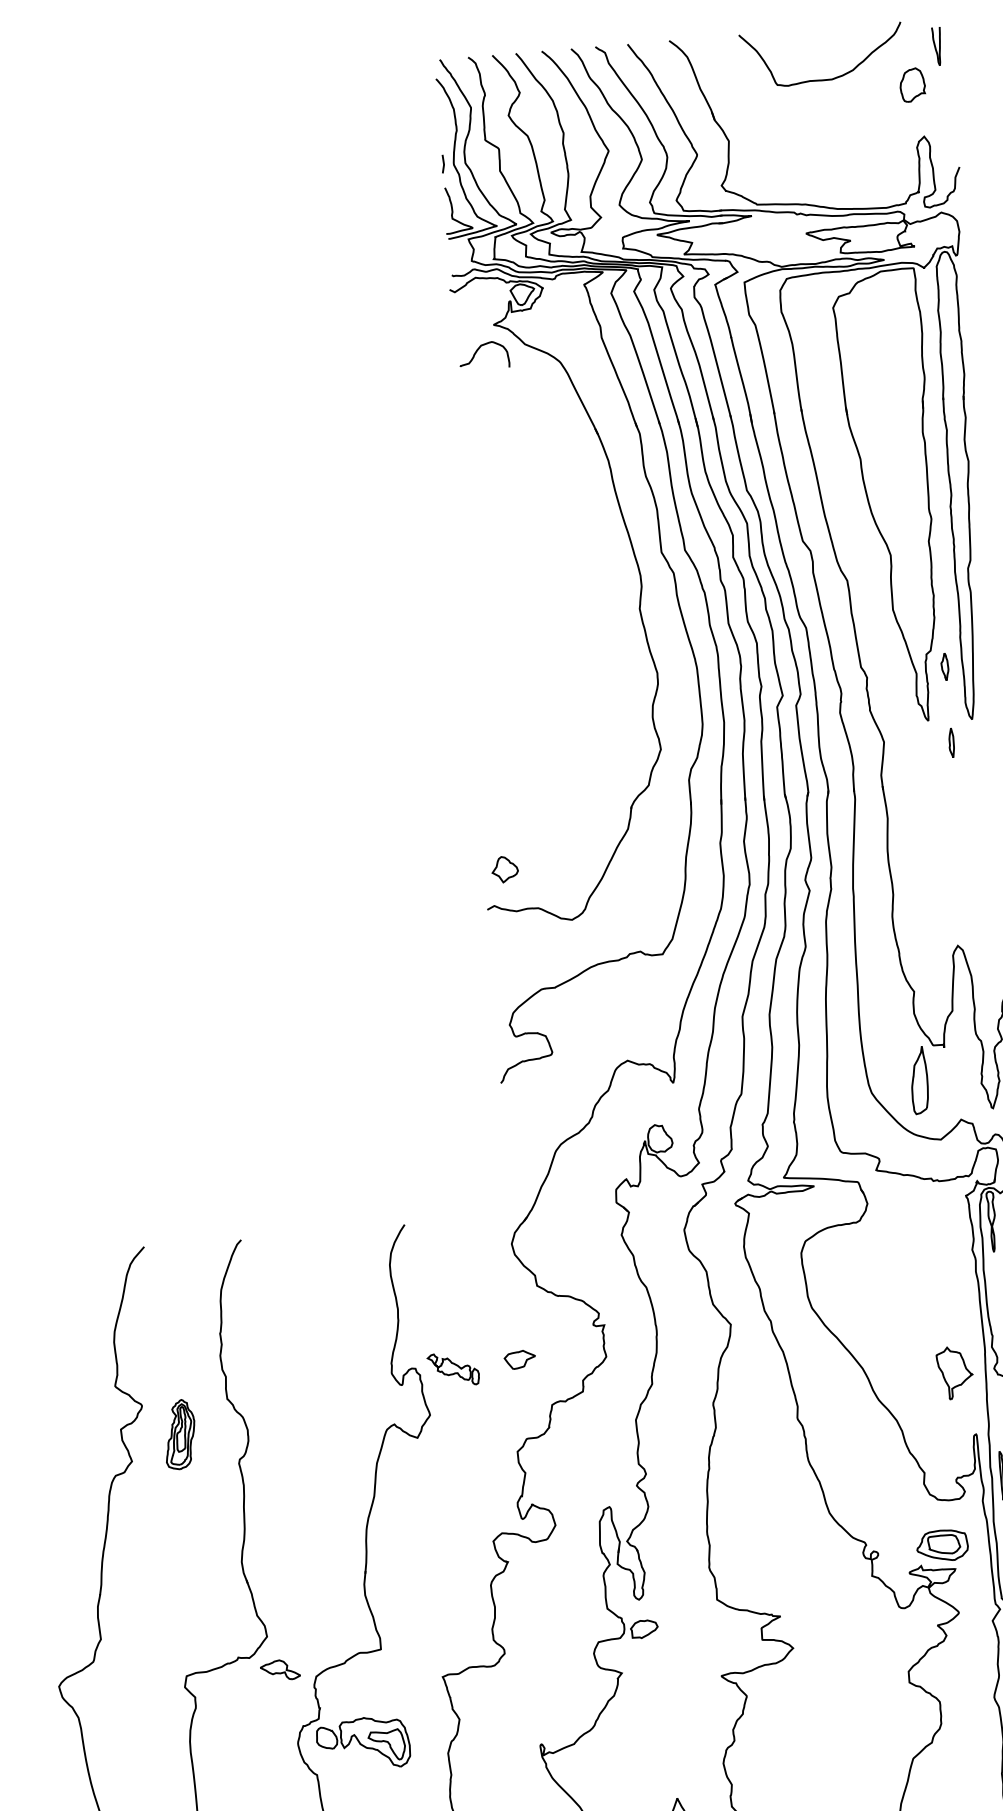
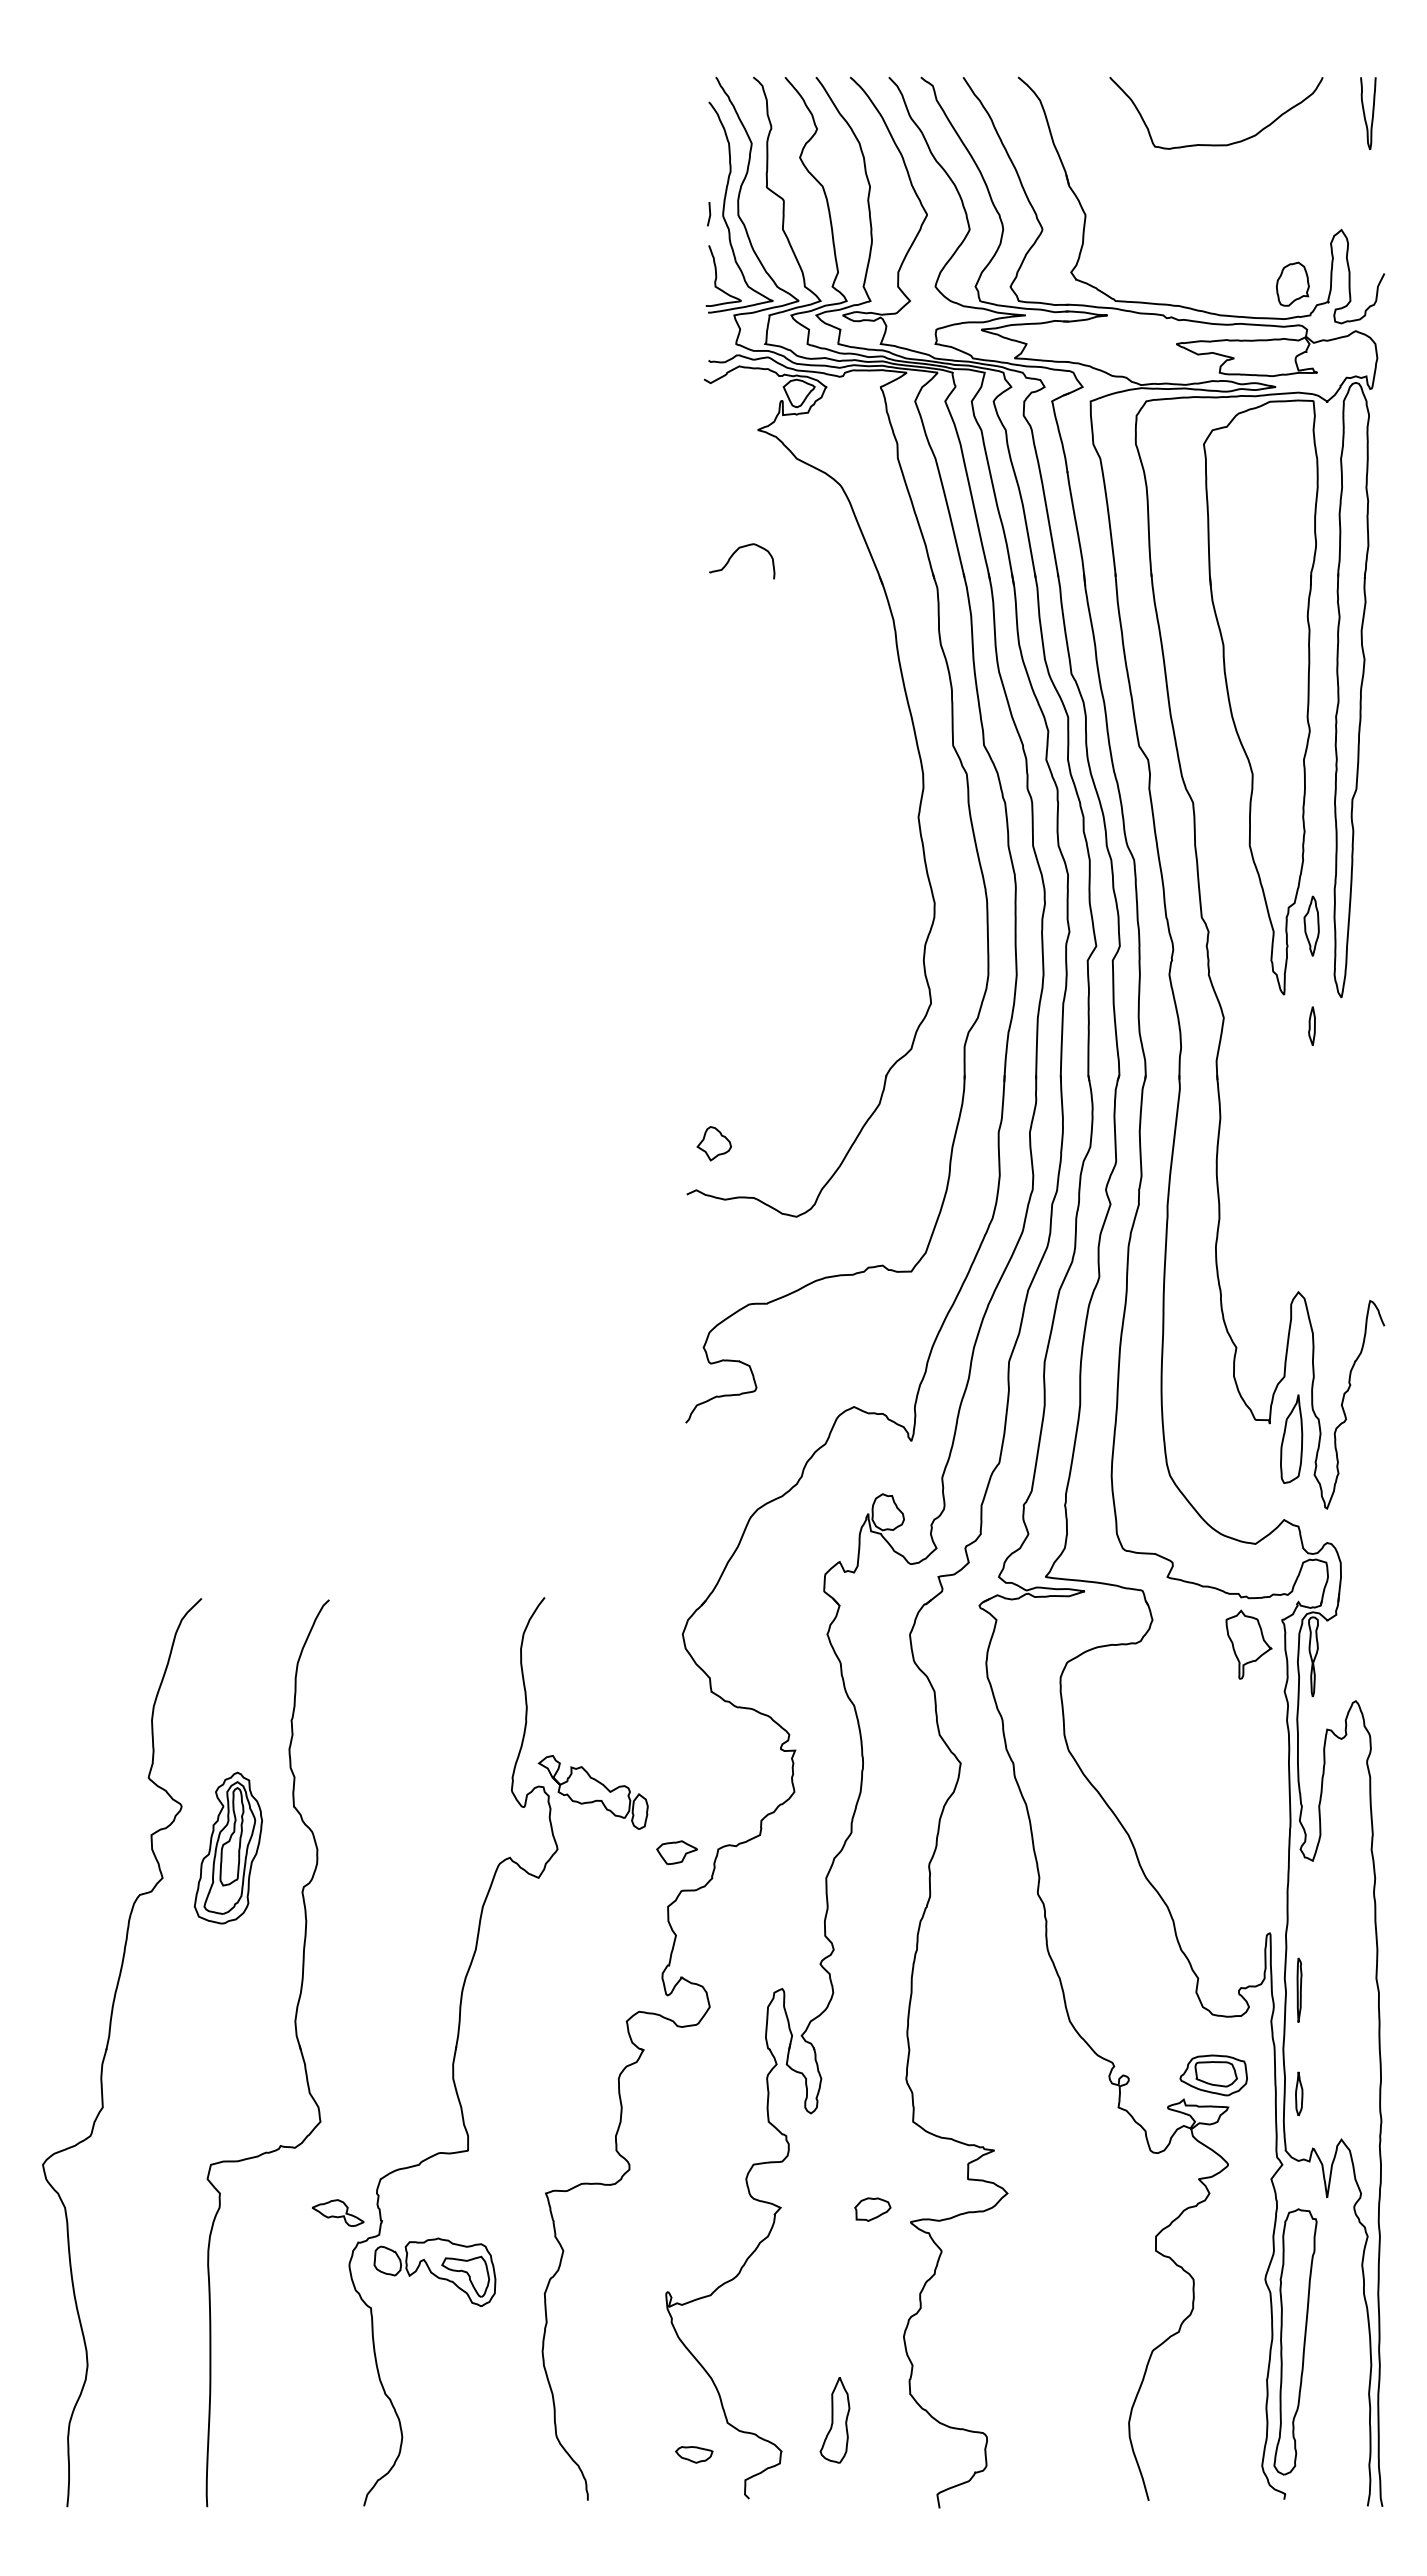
part: (937, 46) -> (1368, 113), size x1.43
part: (912, 84) -> (1292, 283), moved
curve: (478, 350) -> (735, 553), moved
part: (944, 666) -> (1311, 925), size x1.67
part: (919, 1079) -> (1291, 1438), moved
part: (519, 1359) -> (676, 1852), moved
part: (453, 1369) -> (592, 1792), size x1.67
part: (954, 1372) -> (1248, 1644), moved
part: (179, 1434) -> (227, 1847), size x1.67
part: (644, 1629) -> (872, 2209), moved
part: (280, 1669) -> (338, 2212), moved

